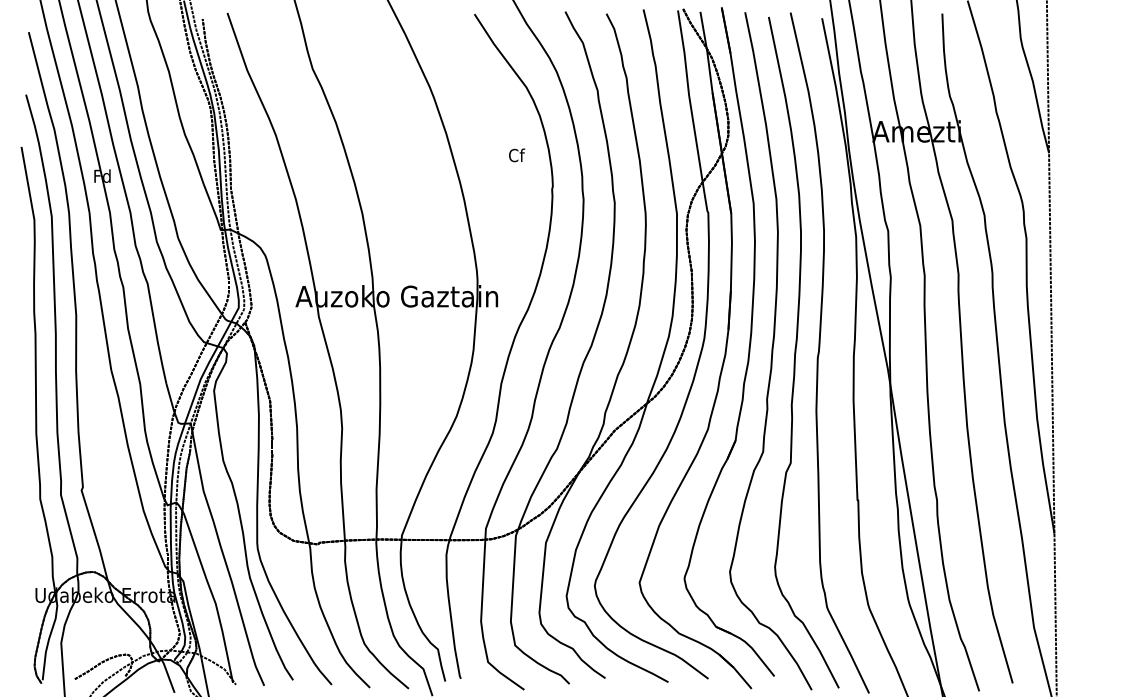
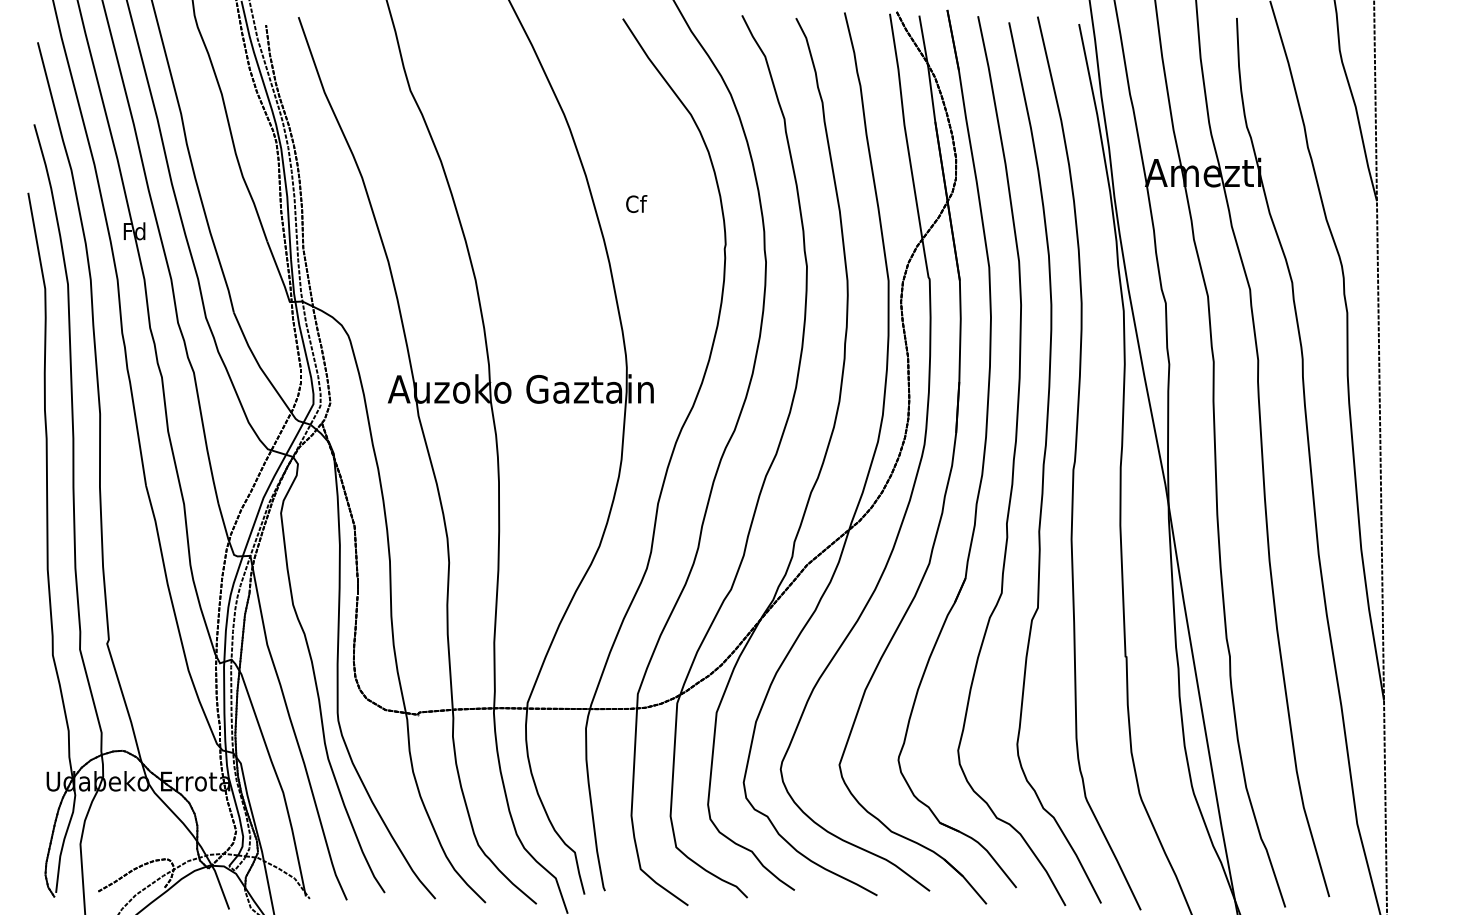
text: (516, 154) -> (636, 203), moved

